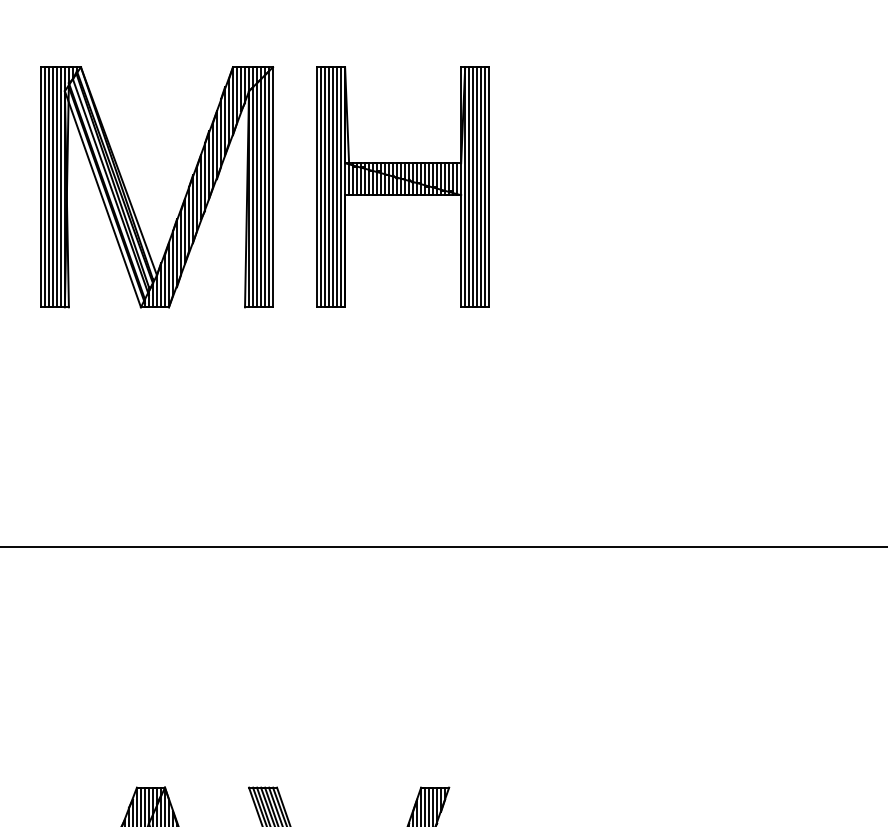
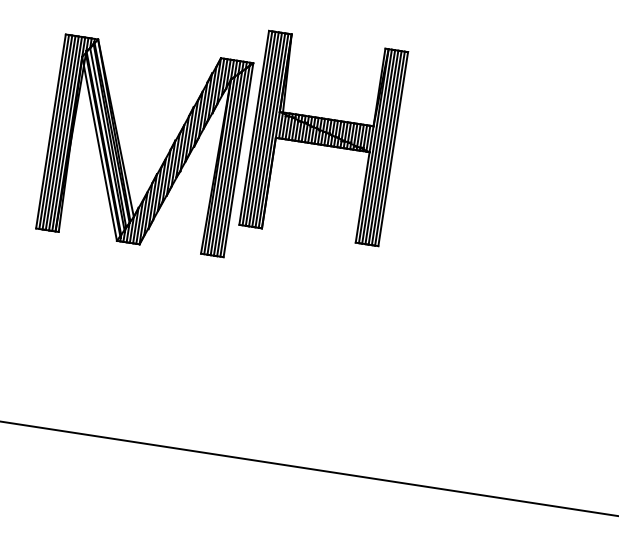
part: (402, 186) -> (323, 137), moved

